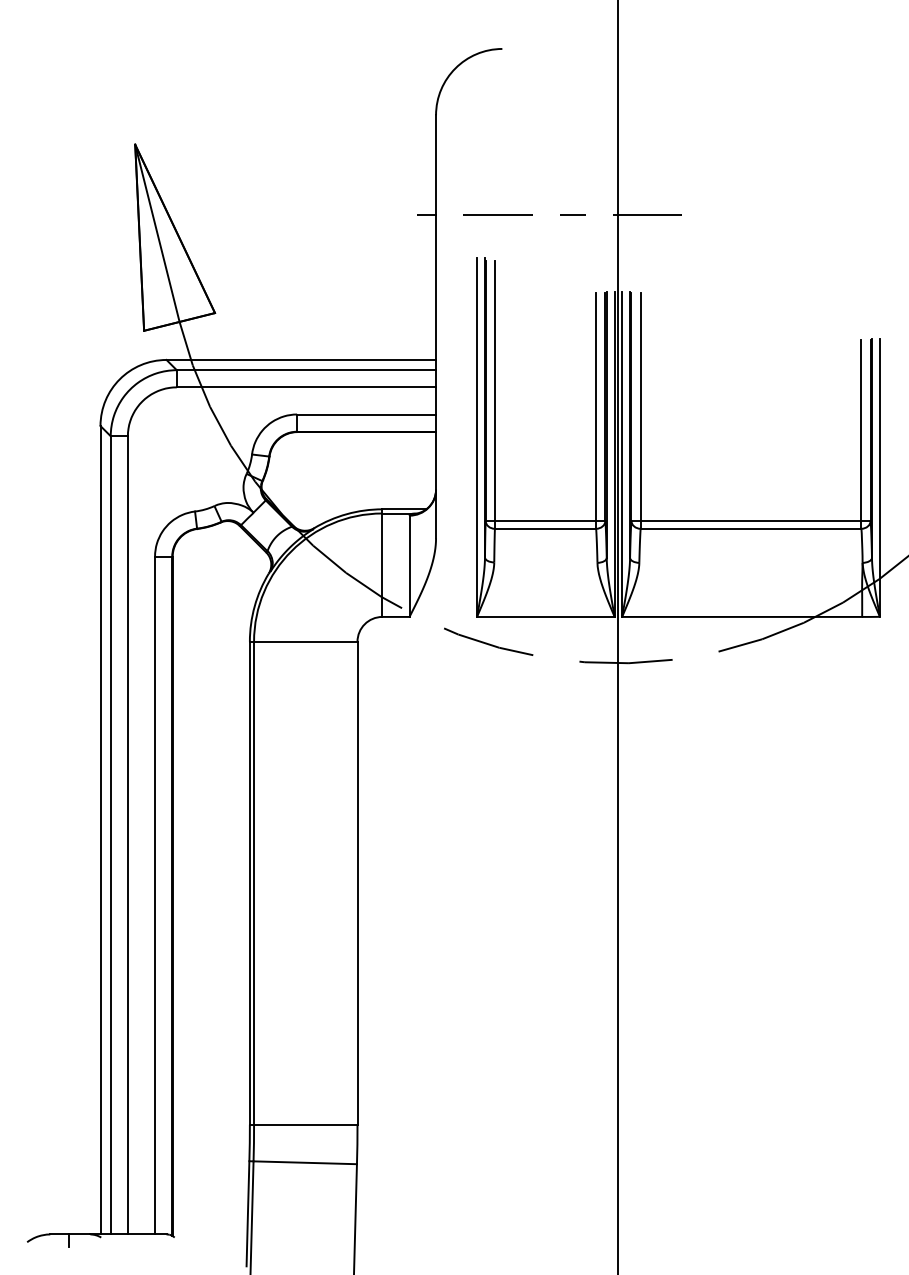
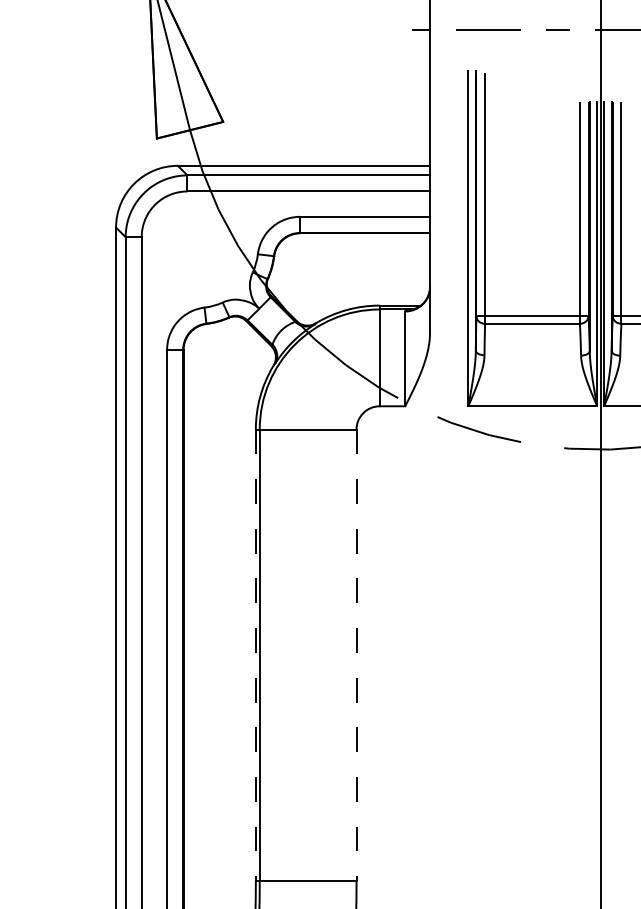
line: (249, 883) -> (255, 655), solid -> dashed
line: (357, 883) -> (356, 655), solid -> dashed

